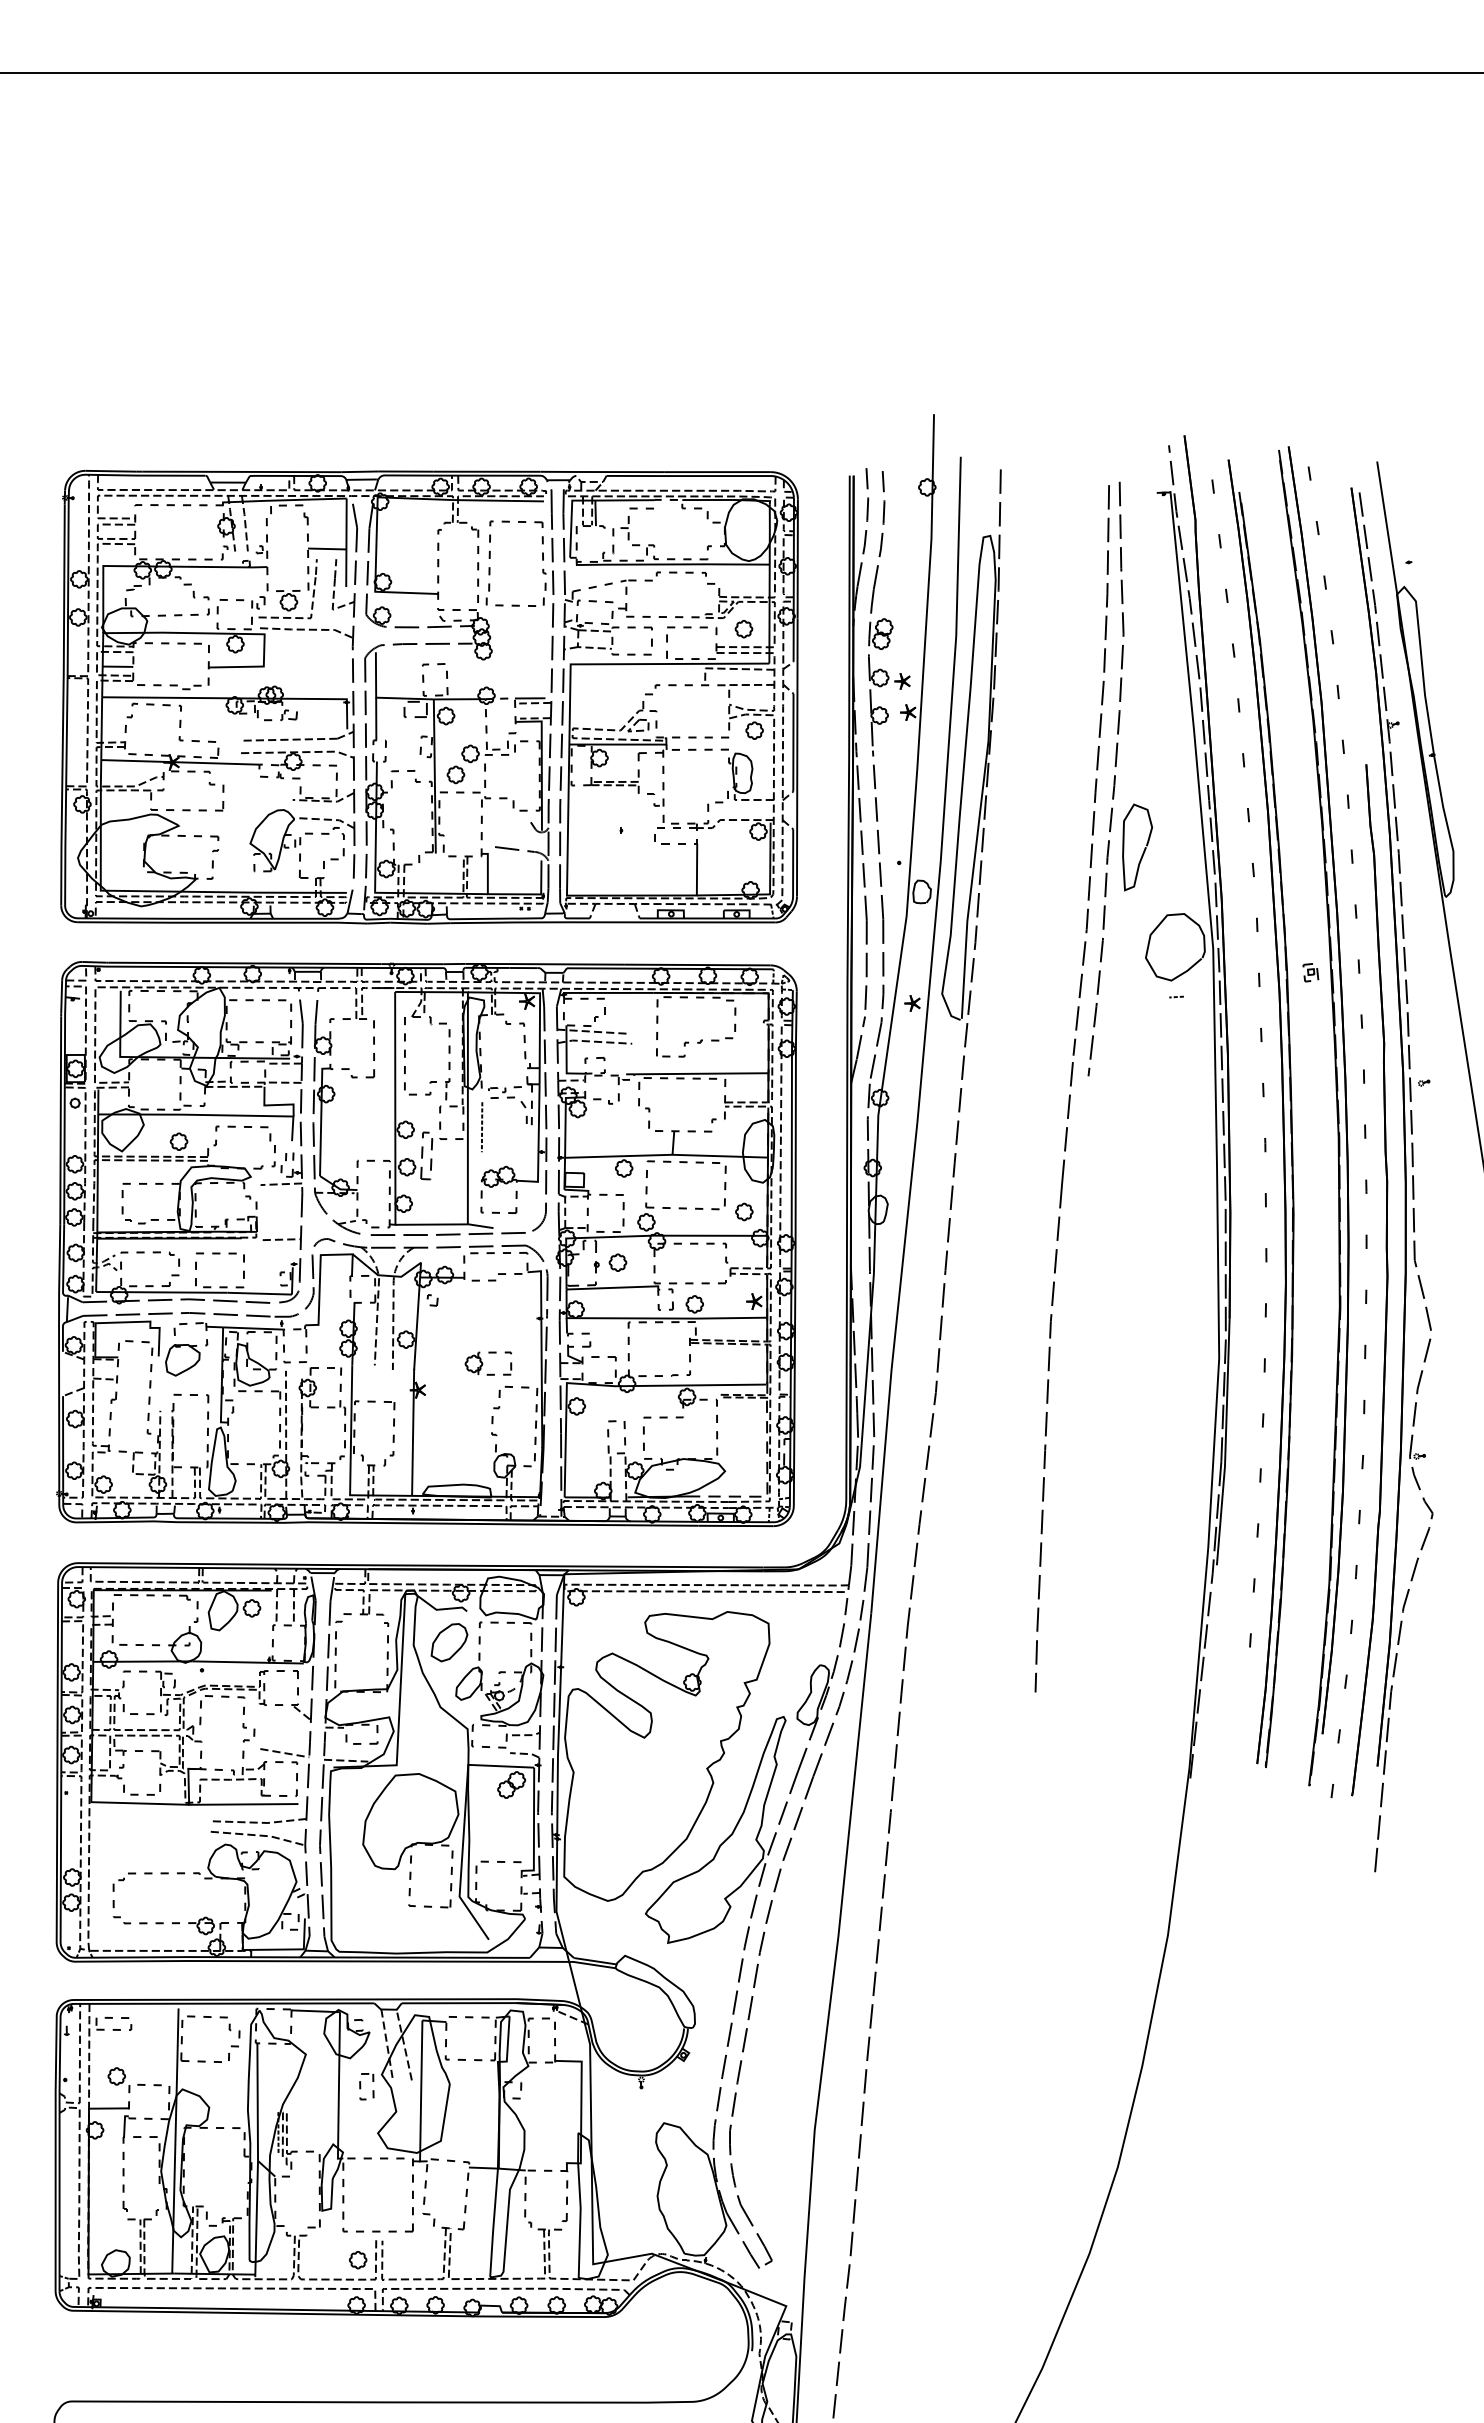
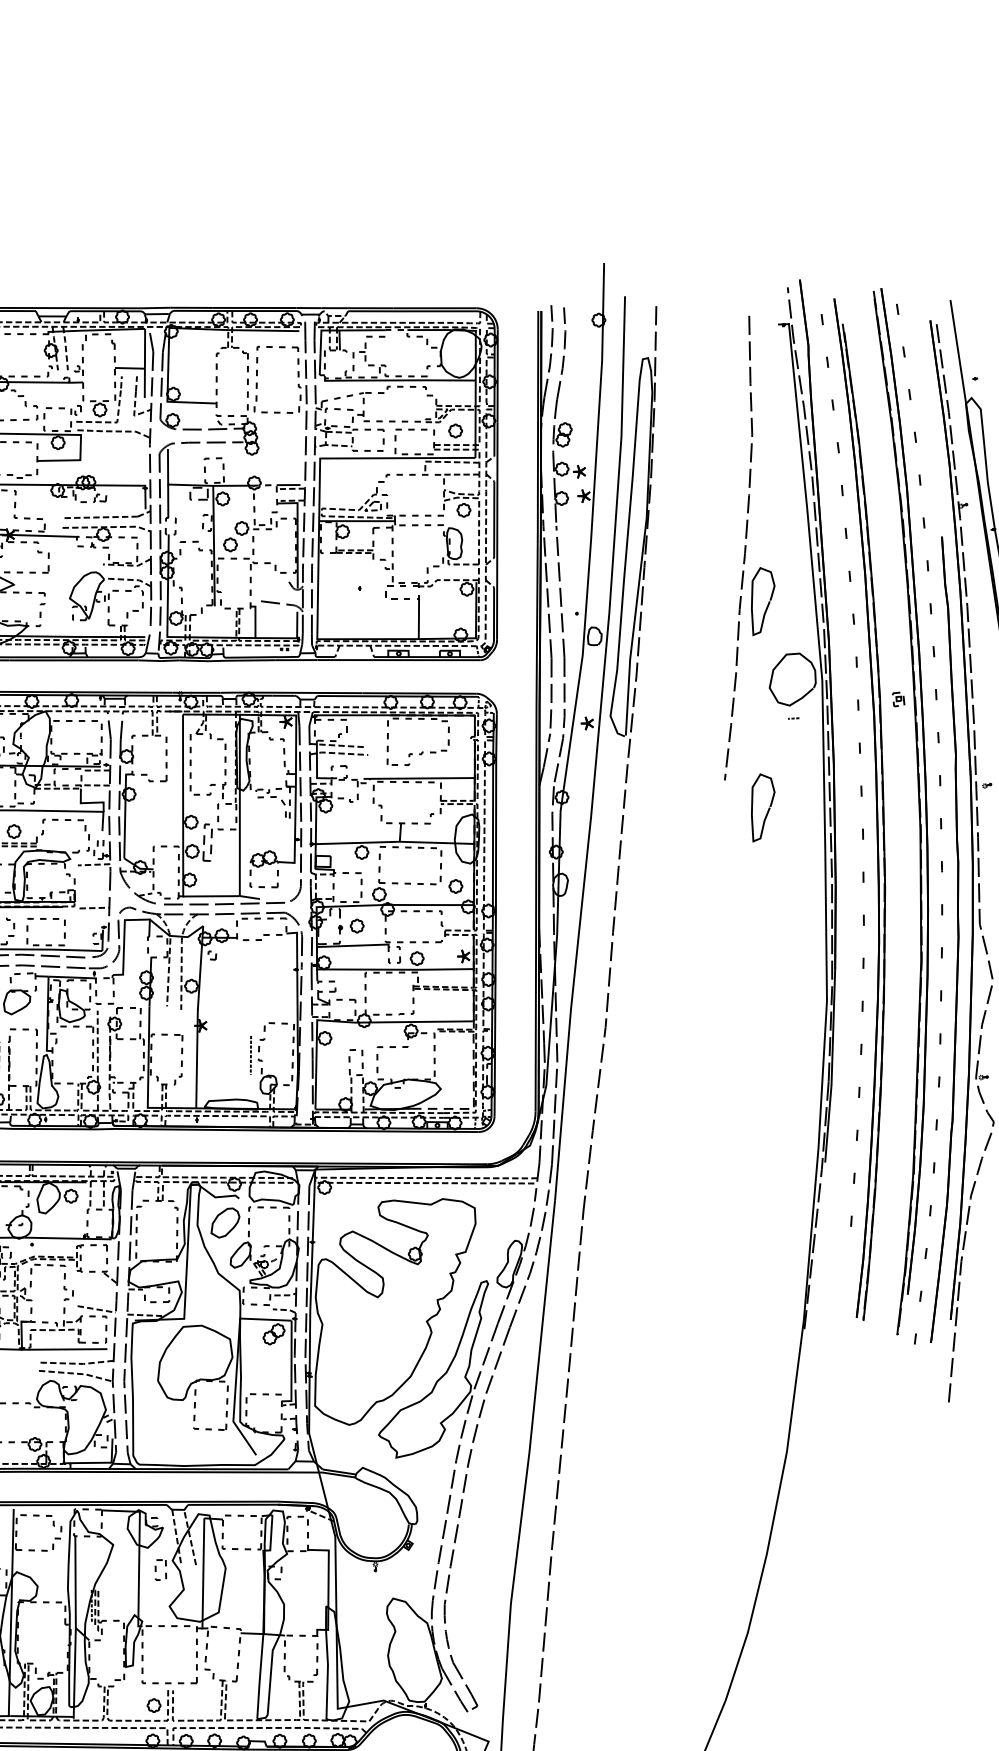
part: (1071, 1088) -> (711, 789), removed
curve: (1143, 1114) -> (767, 810), added
line: (482, 1127) -> (251, 1055), moved
part: (488, 1363) -> (255, 1004), removed

